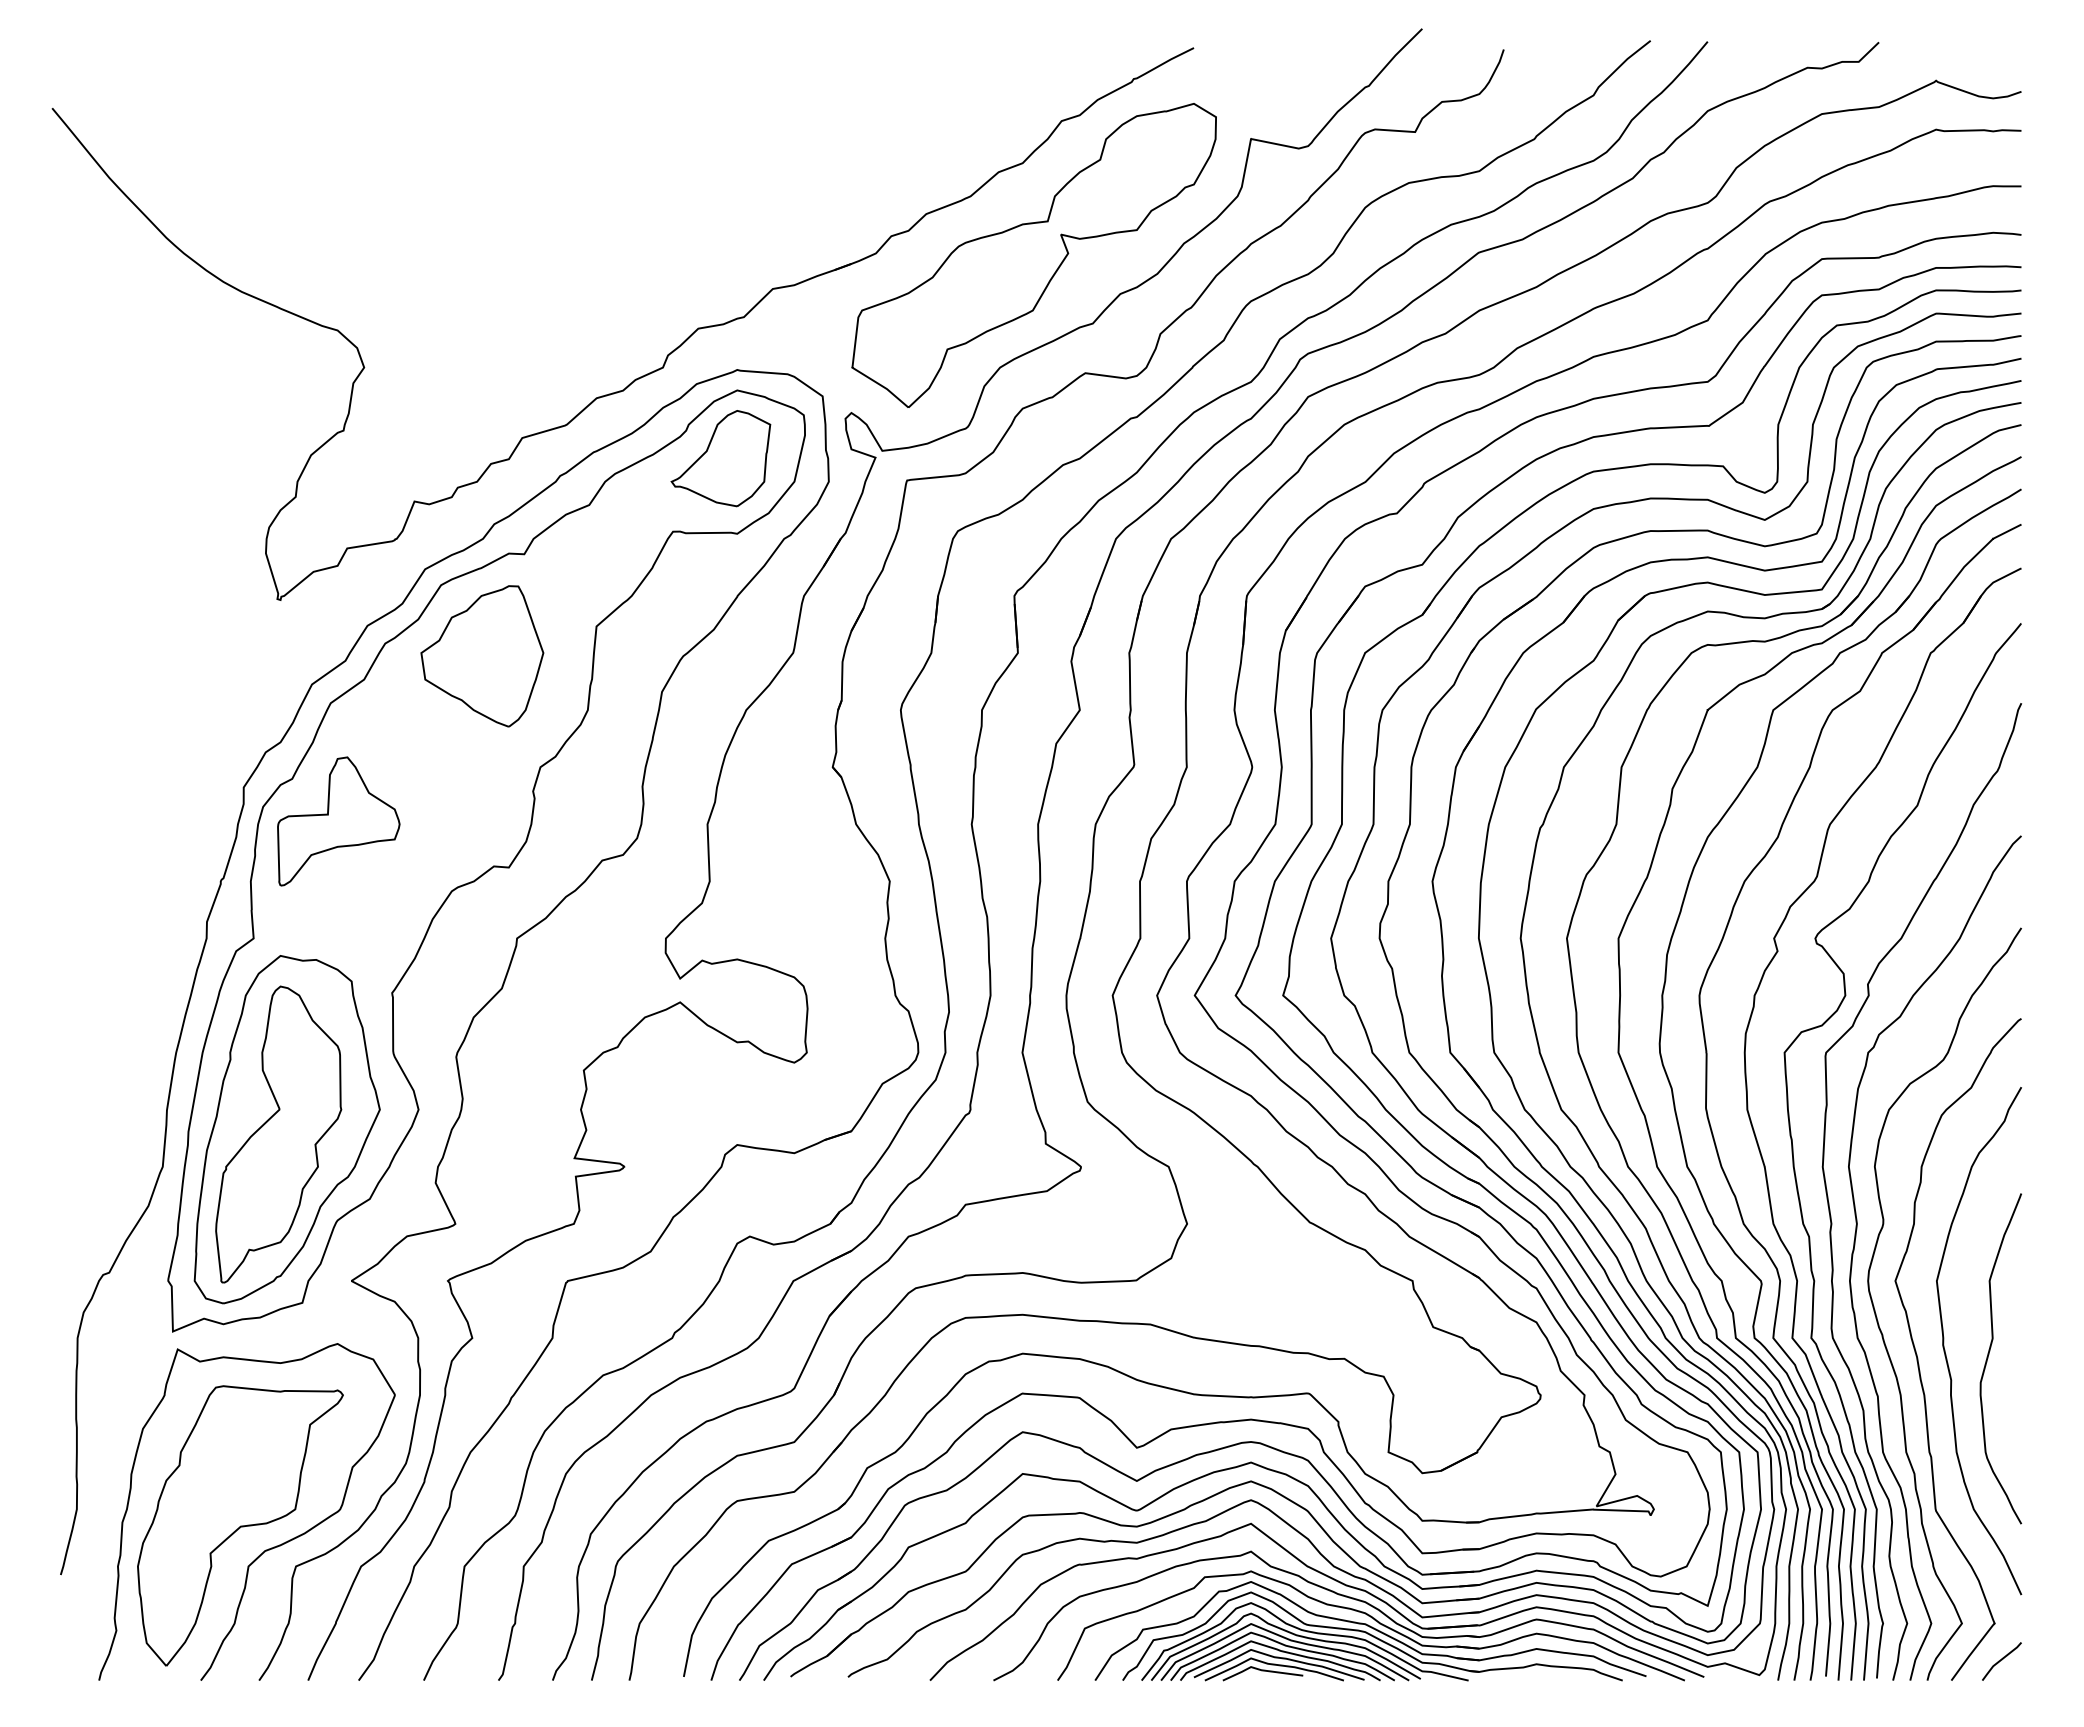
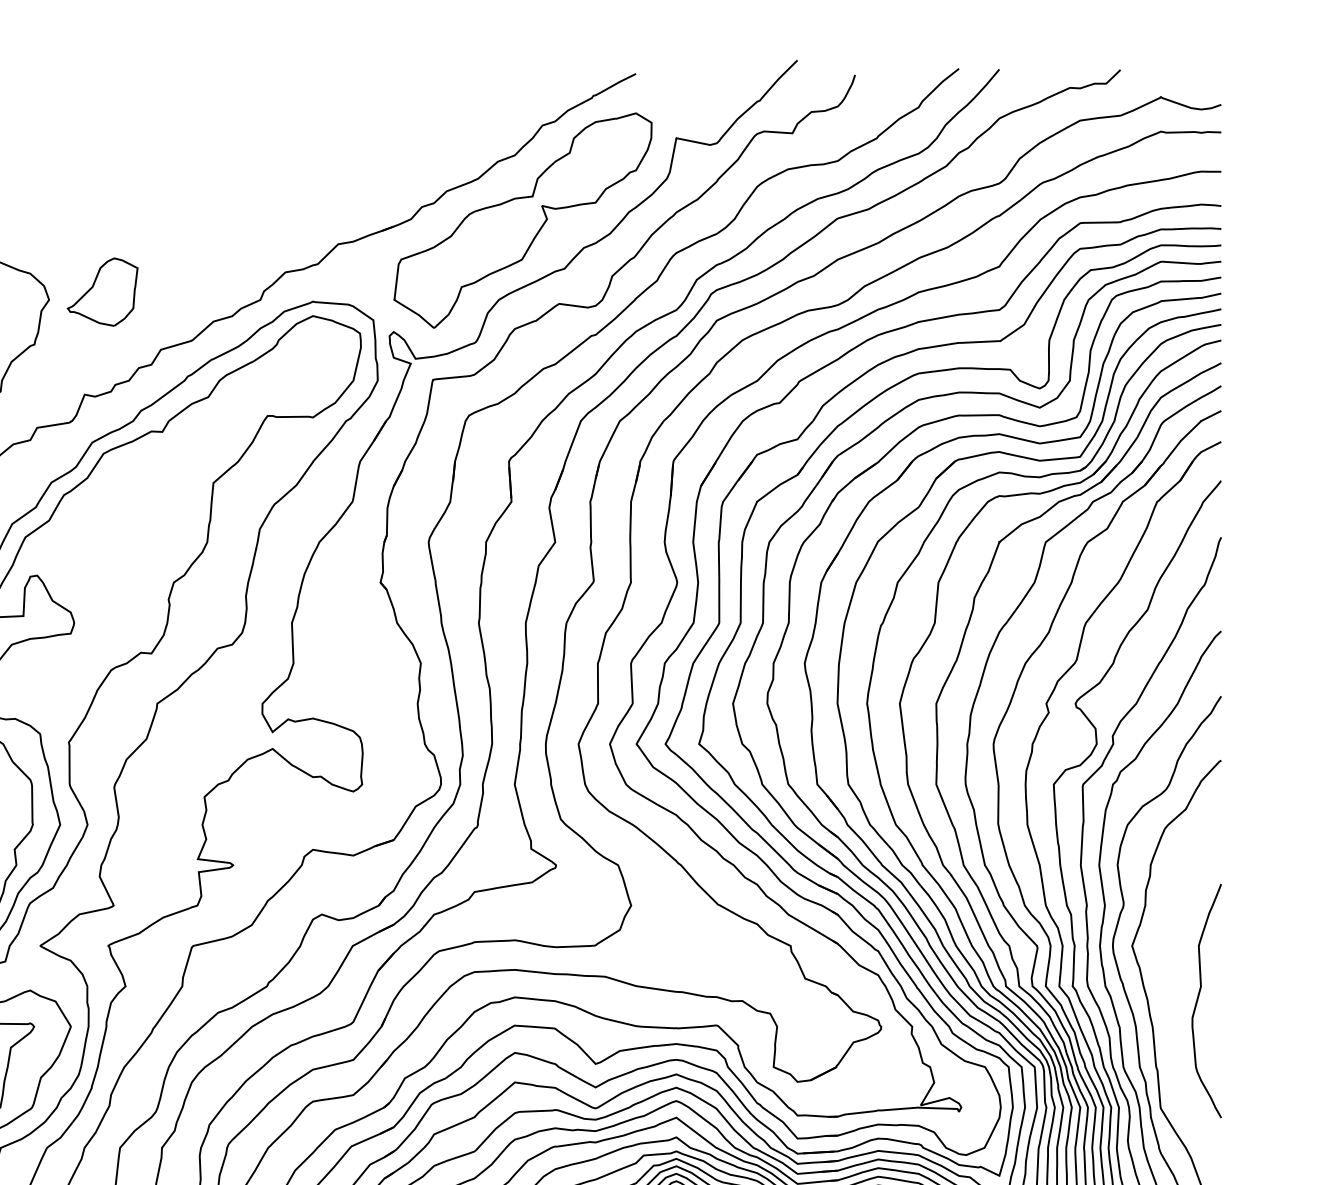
part: (720, 458) -> (102, 292), moved
part: (482, 656) -> (132, 504), removed
curve: (1945, 1349) -> (1167, 994), removed

